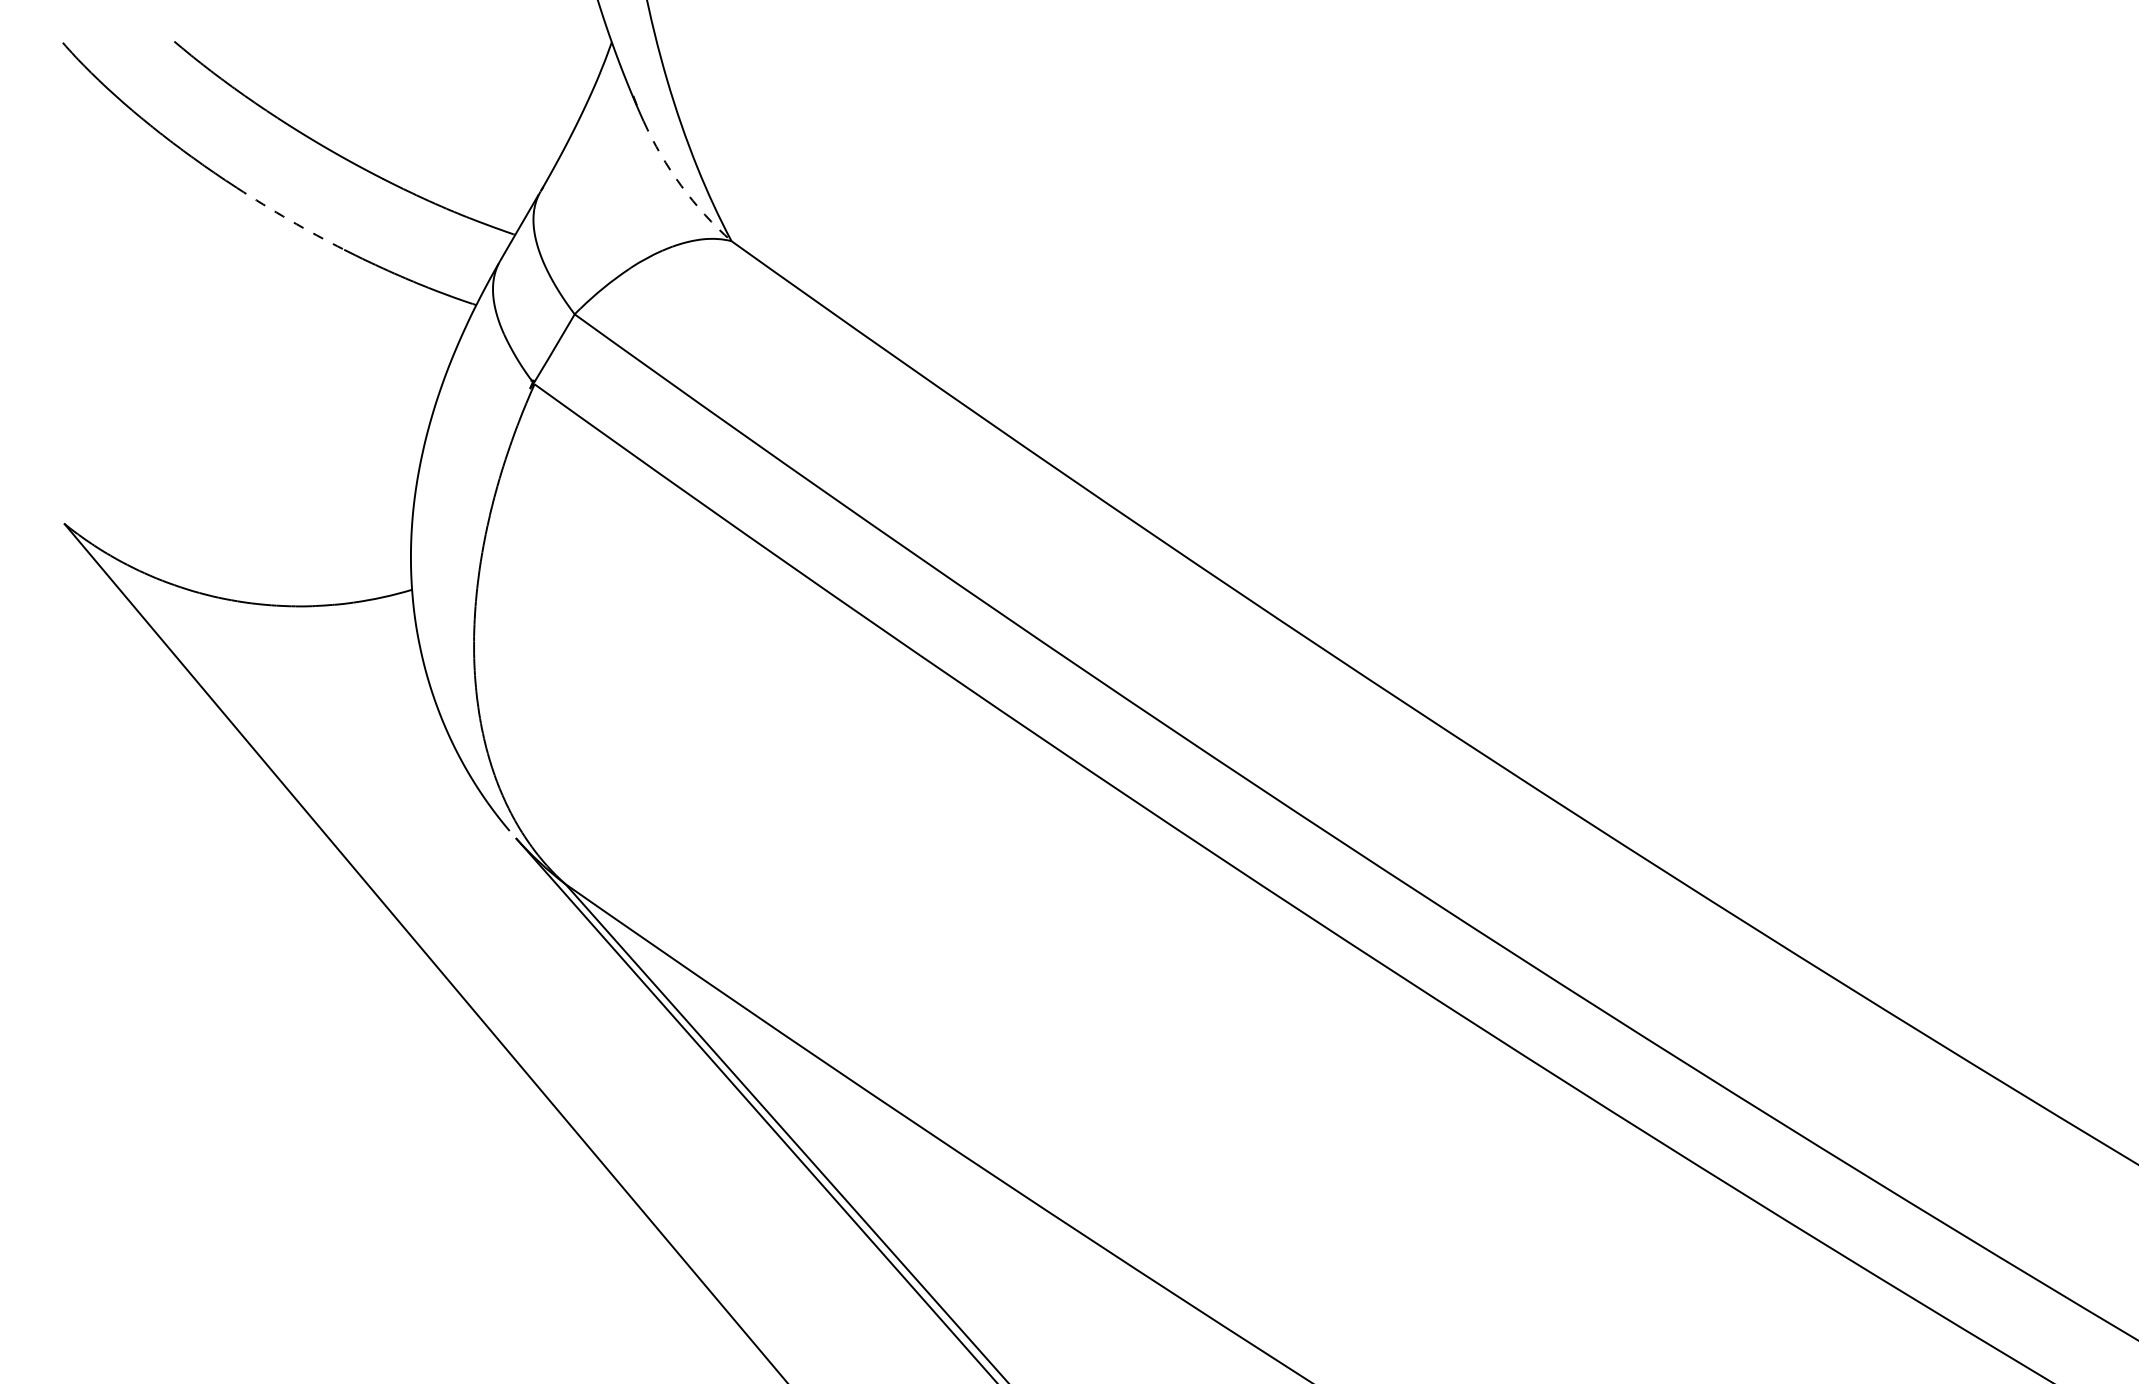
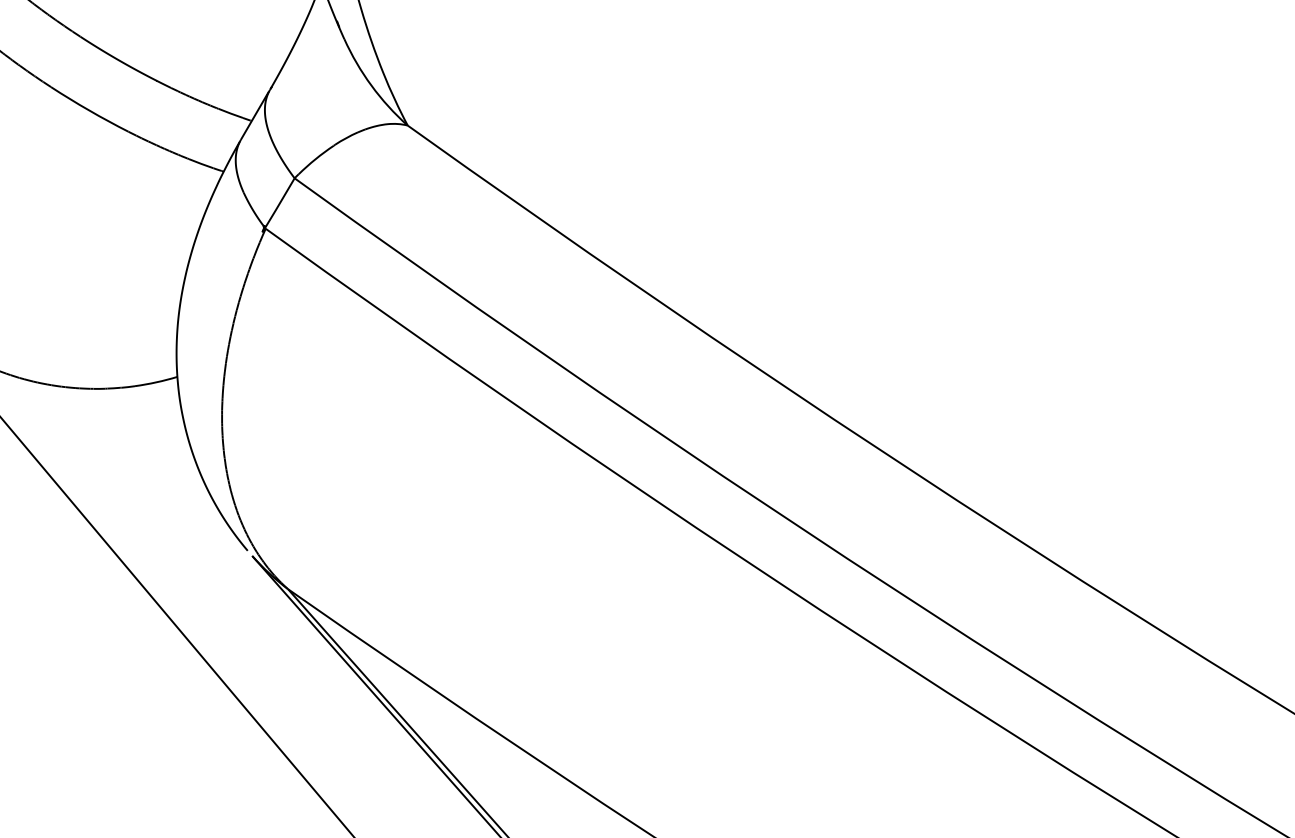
arc: (681, 185) -> (371, 85), dashed -> solid
arc: (289, 220) -> (89, 110), dashed -> solid

